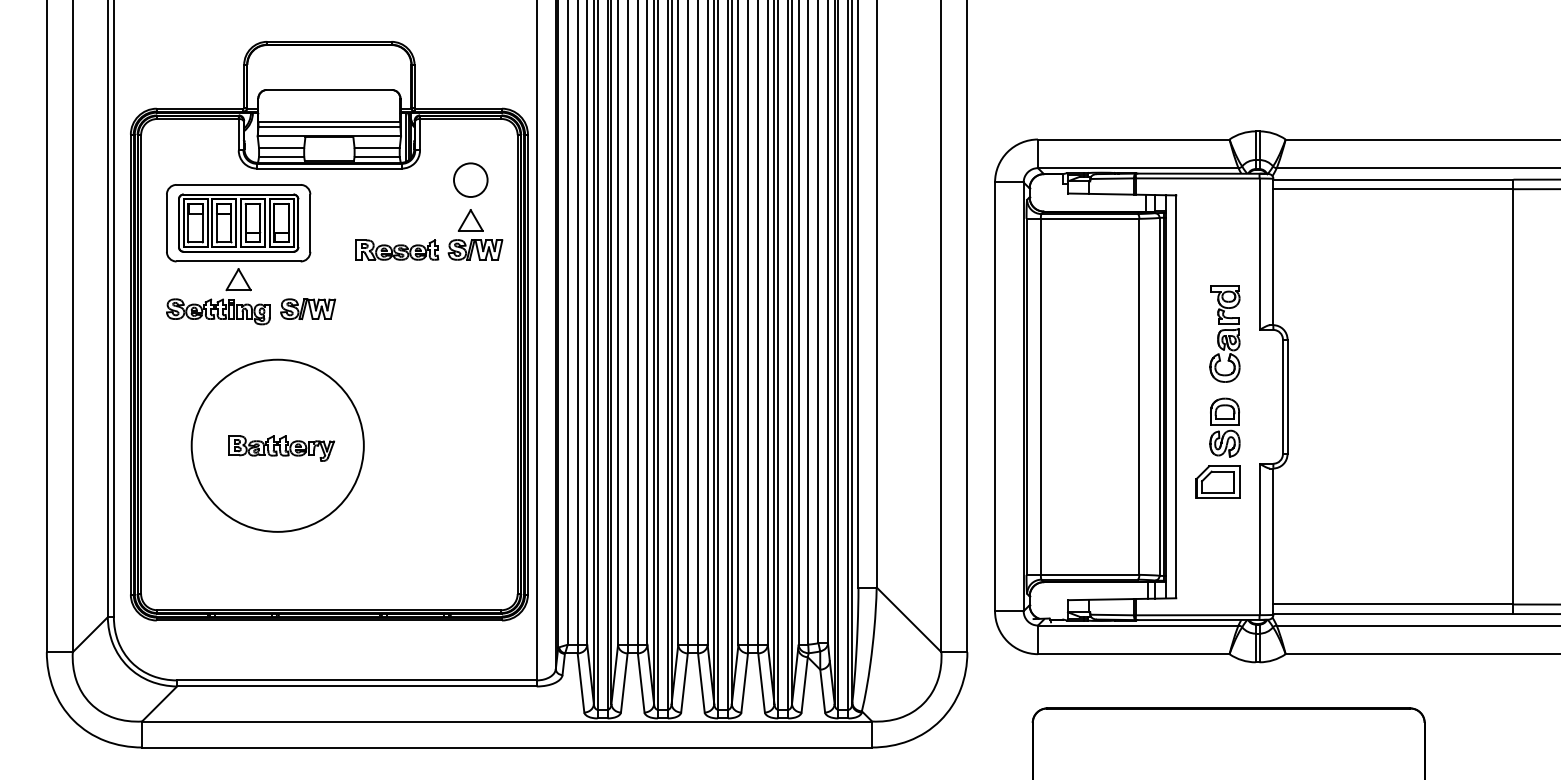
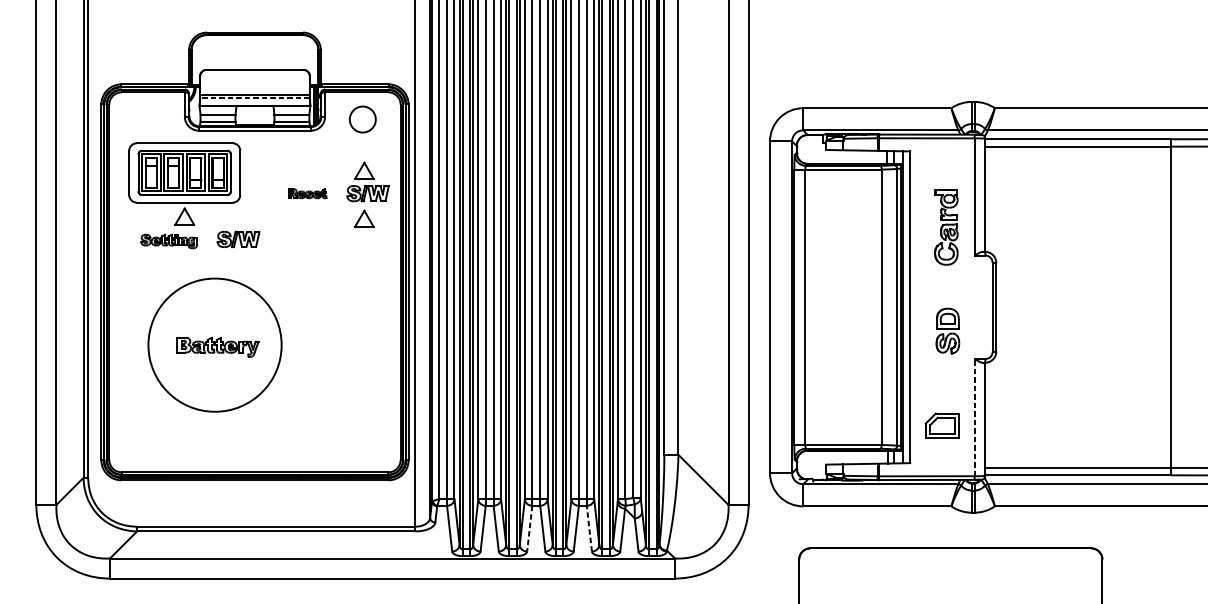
line: (329, 126) -> (255, 98), solid -> dashed
circle: (470, 179) -> (362, 119), moved
part: (397, 249) -> (307, 193), size x0.6
part: (470, 282) -> (364, 218), added
part: (218, 311) -> (169, 241), size x0.7
part: (1224, 333) -> (945, 227), moved
part: (1217, 481) -> (942, 425), moved
line: (1259, 539) -> (974, 417), solid -> dashed
line: (684, 682) -> (529, 528), solid -> dashed
line: (761, 682) -> (589, 528), solid -> dashed

